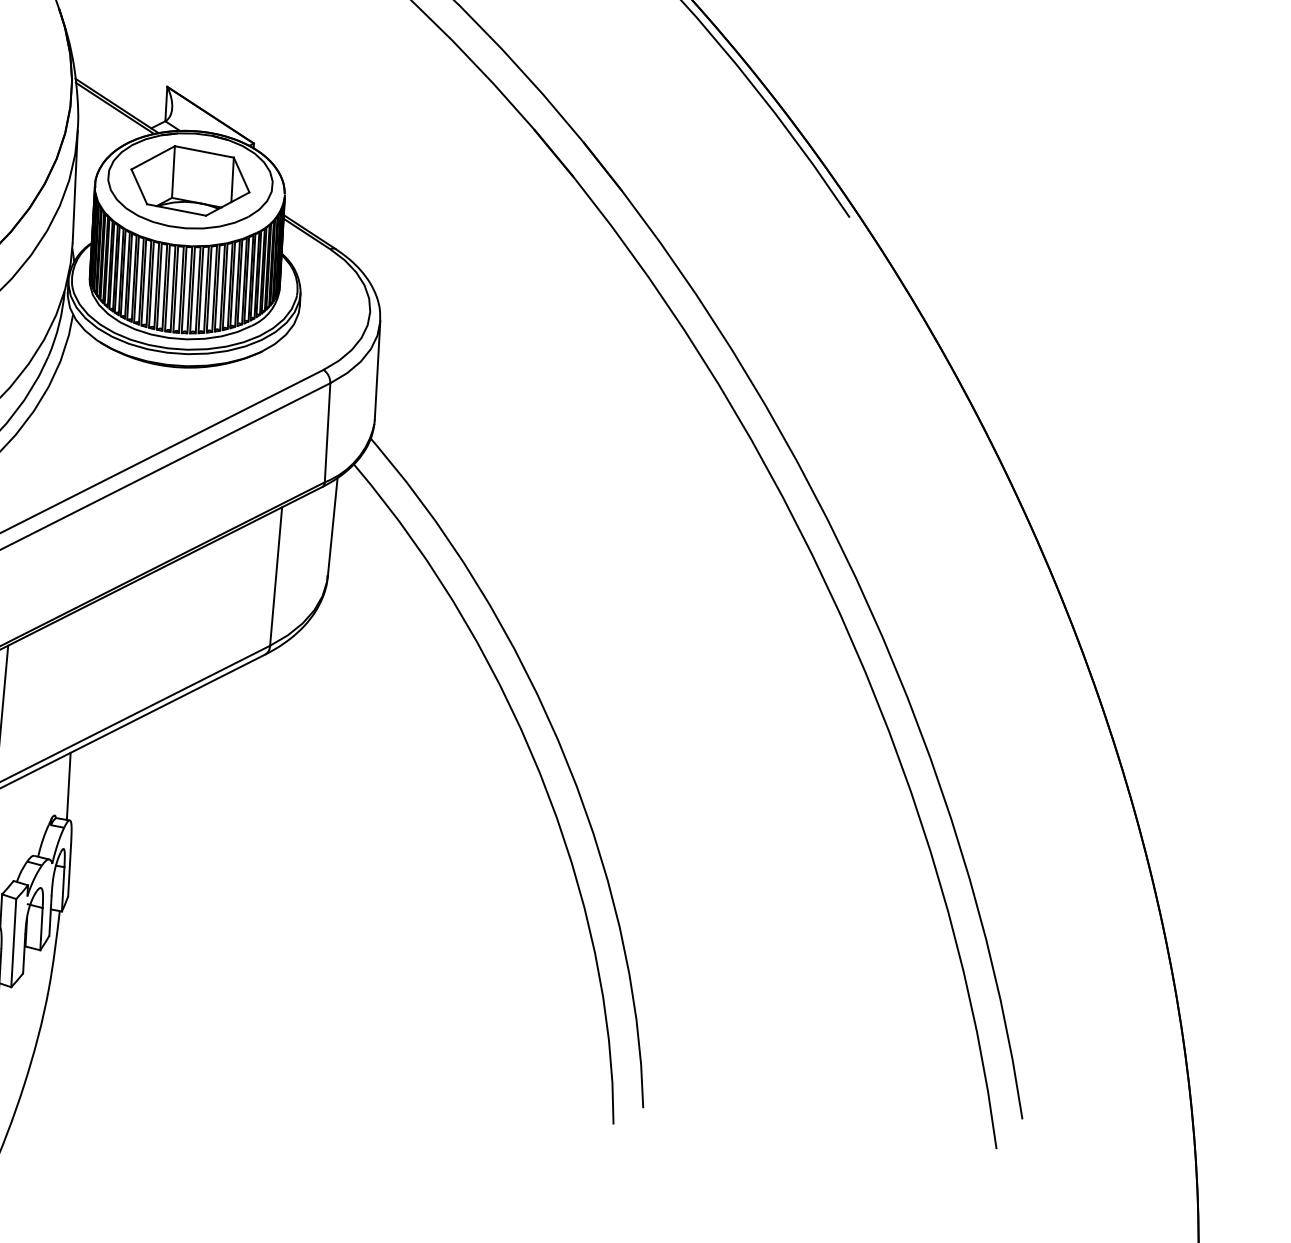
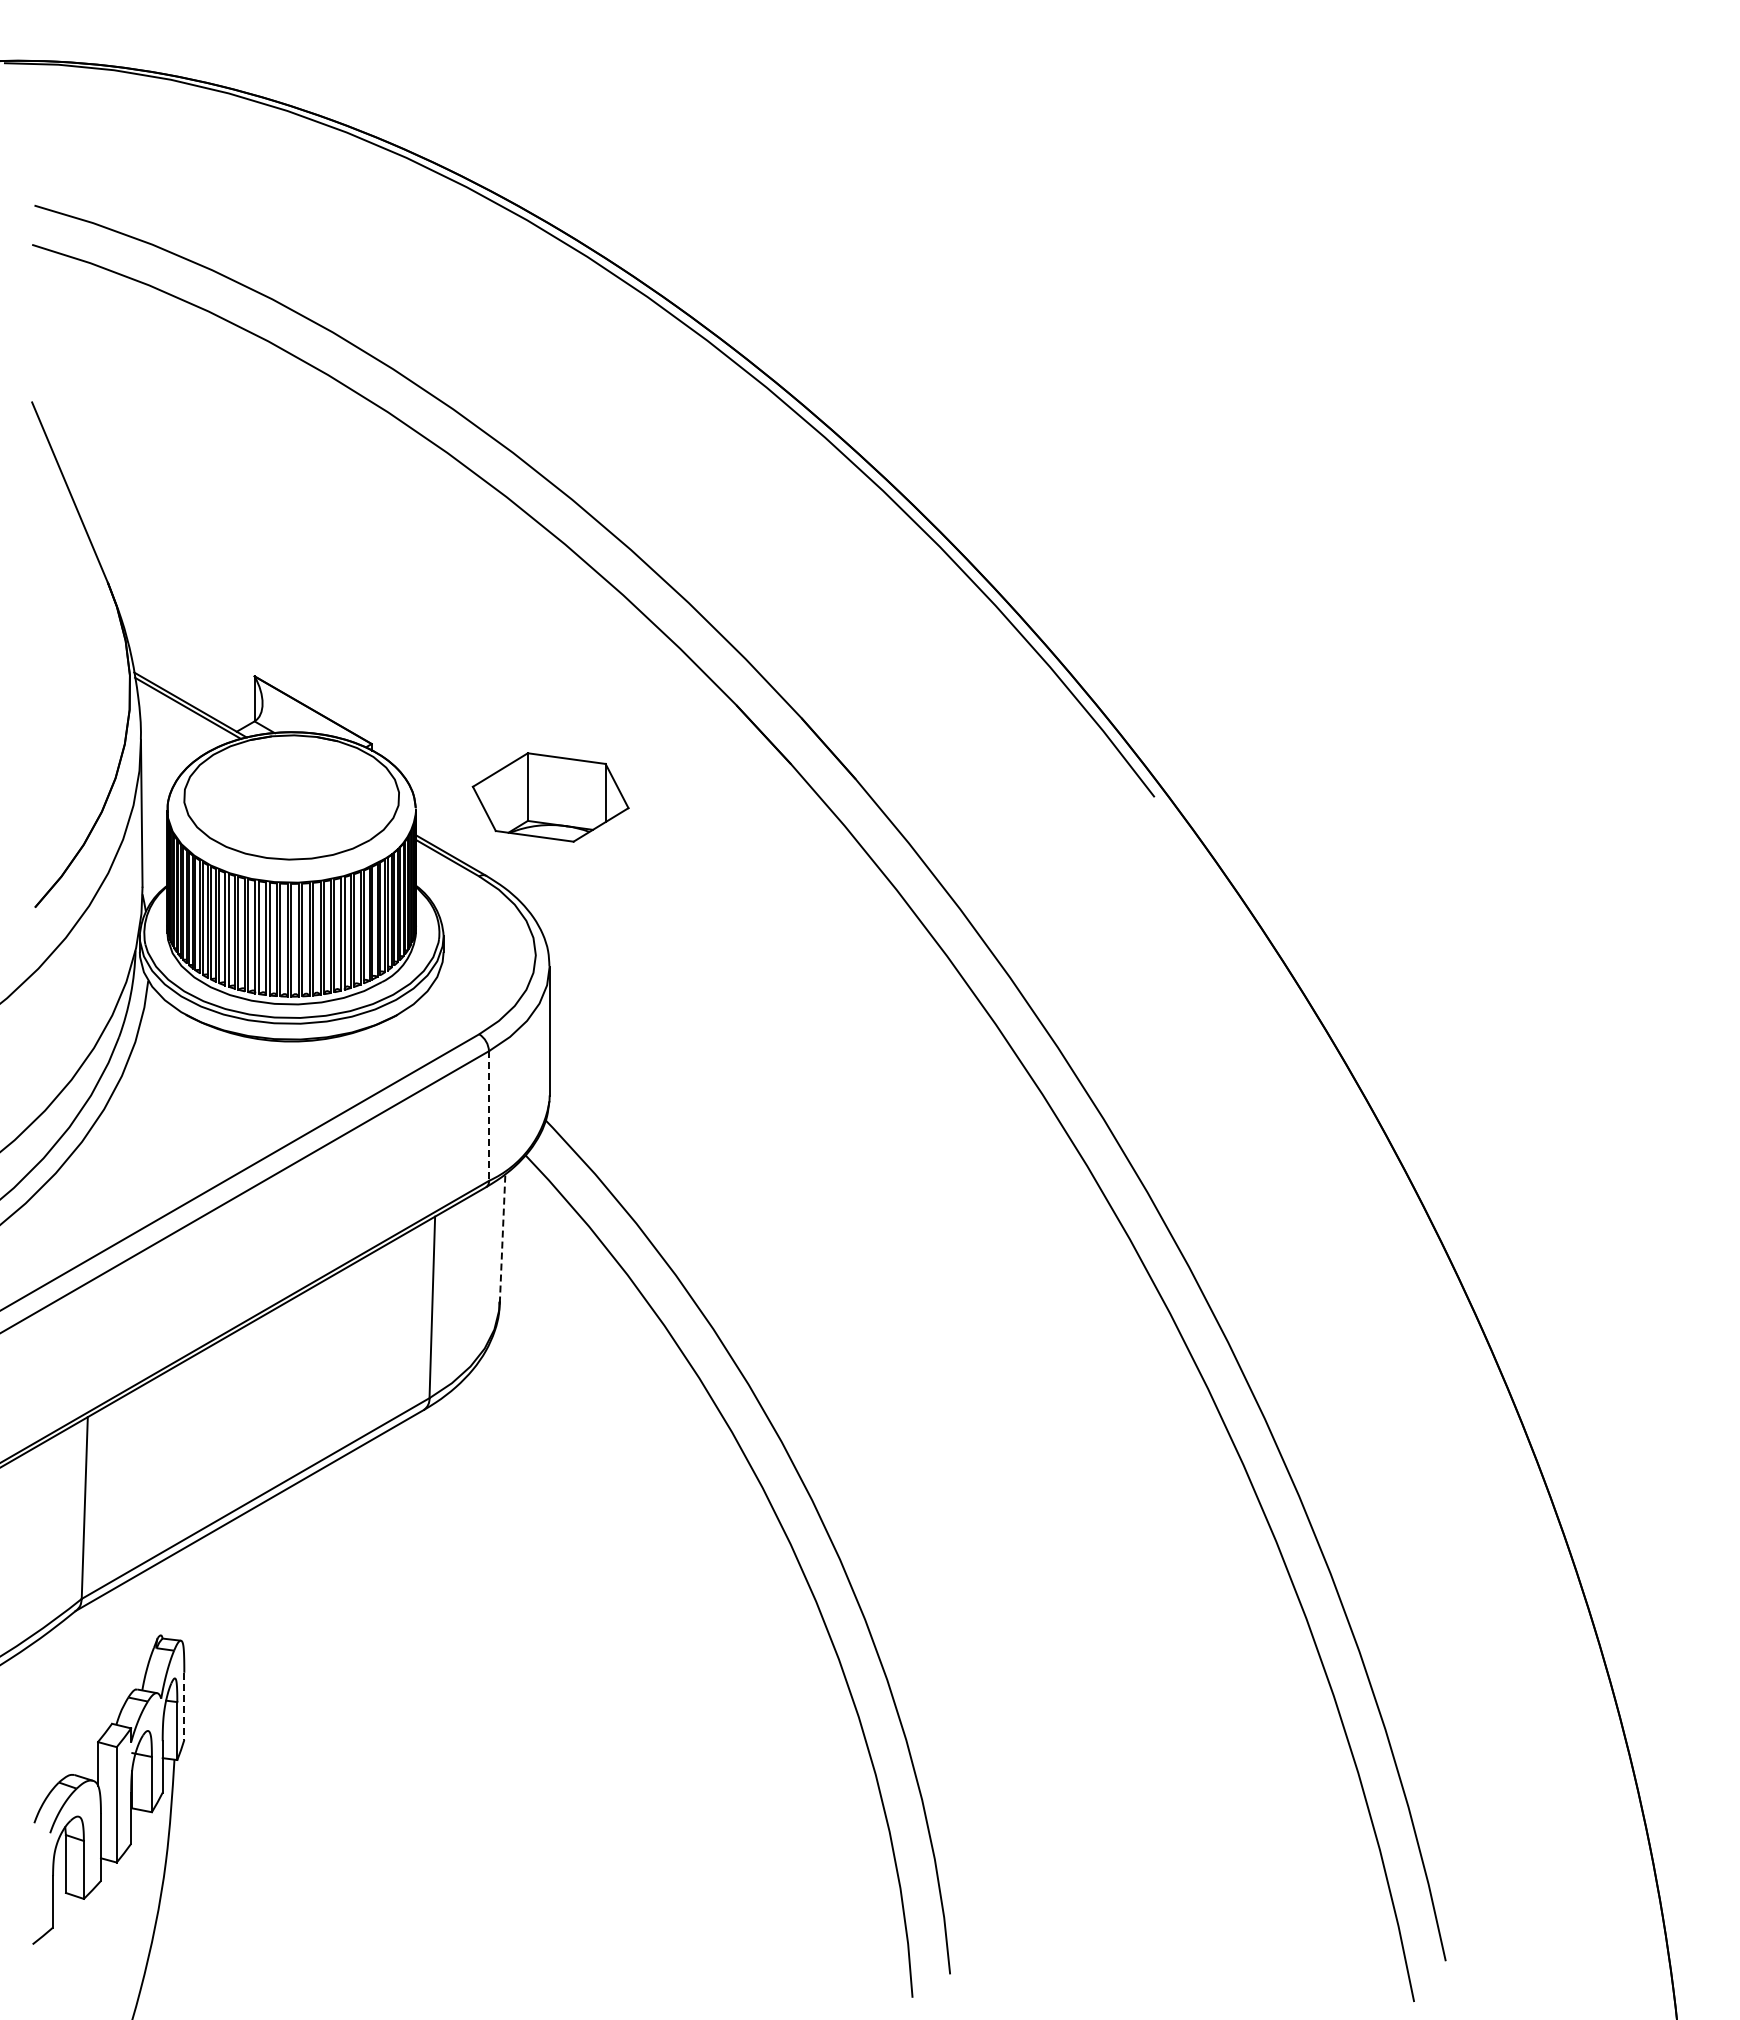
part: (190, 180) -> (550, 797), moved
line: (327, 433) -> (489, 1116), solid -> dashed
line: (332, 526) -> (502, 1238), solid -> dashed
line: (69, 786) -> (177, 1596), removed
line: (69, 870) -> (184, 1706), solid -> dashed

